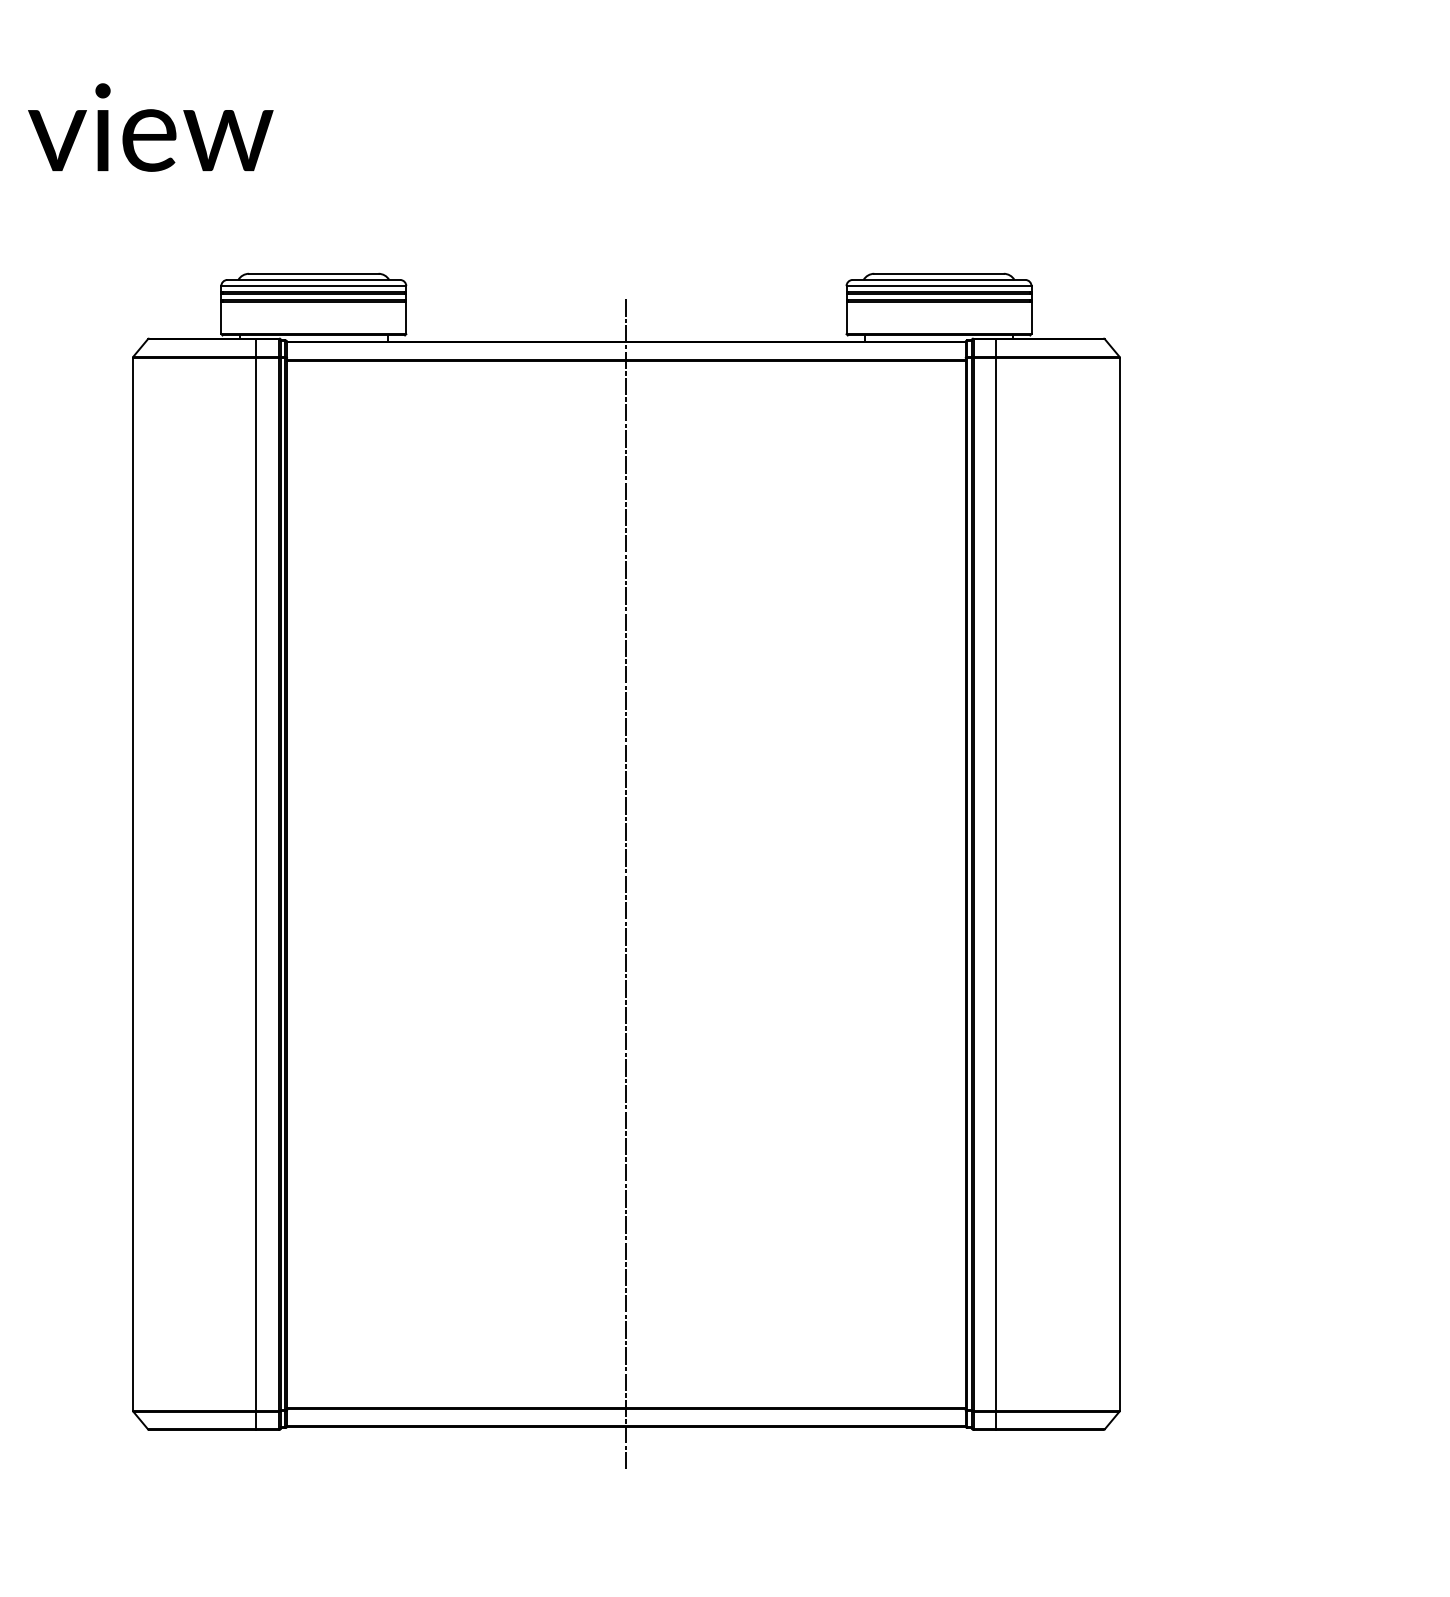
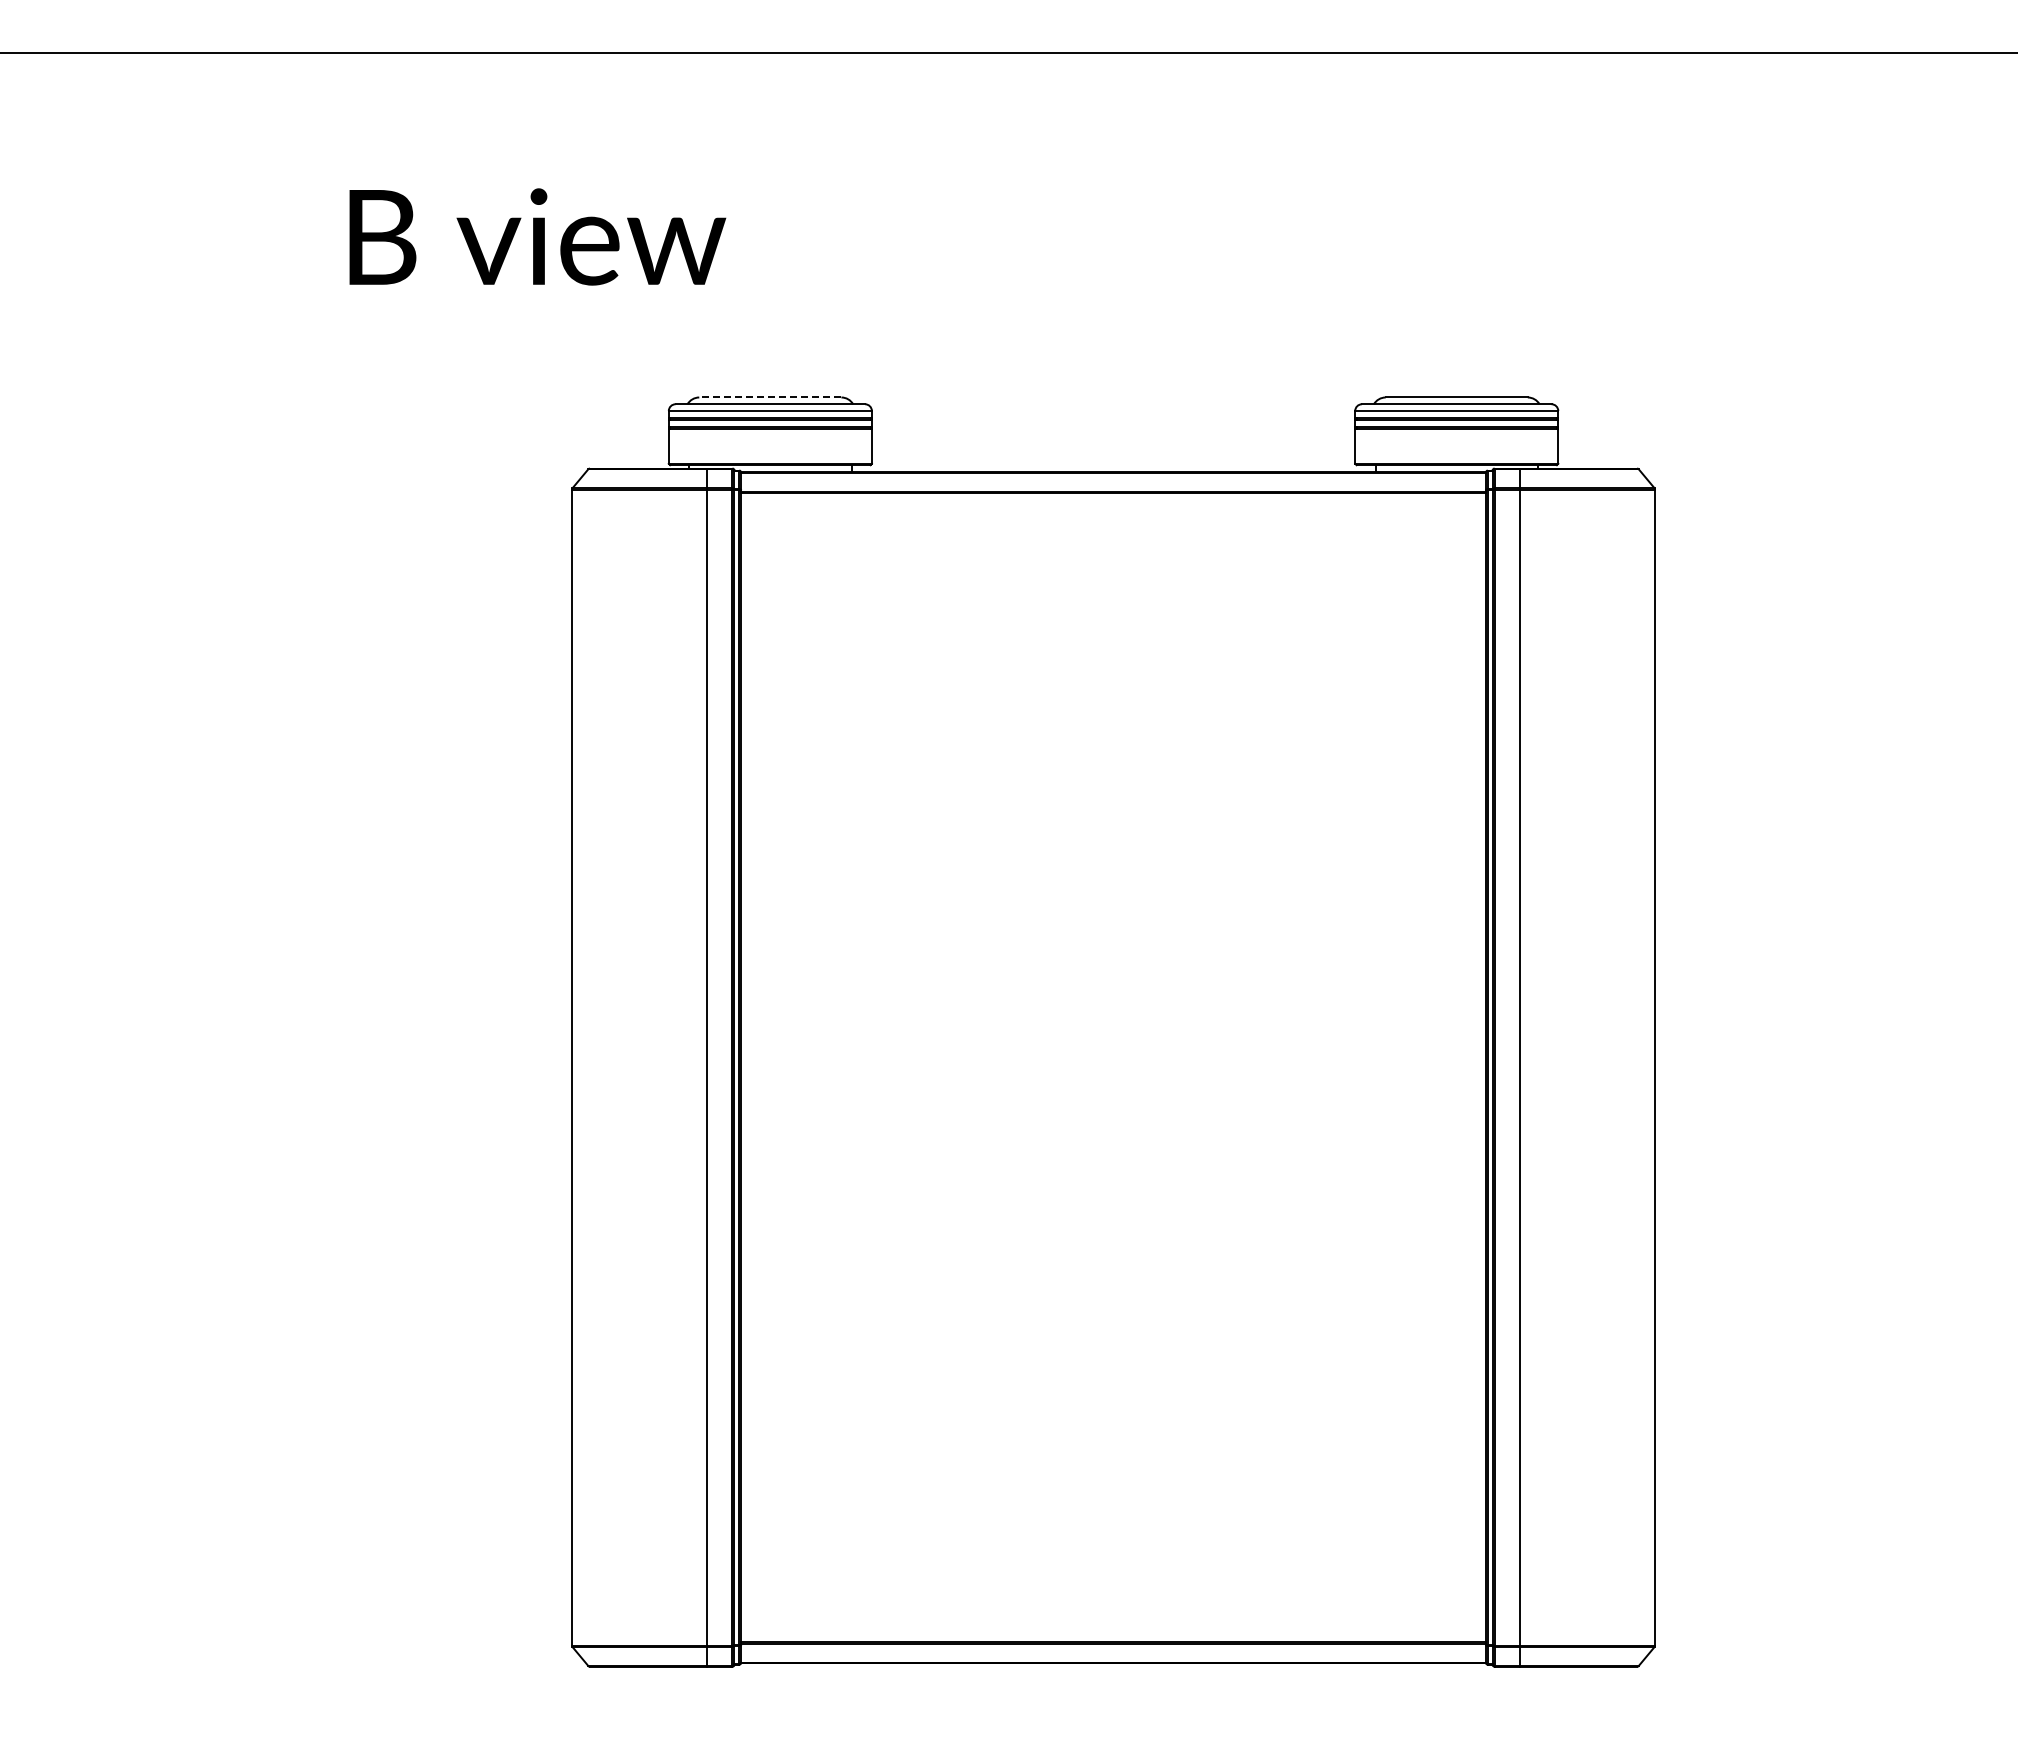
line: (313, 273) -> (769, 397), solid -> dashed
line: (626, 884) -> (1113, 1067), removed

